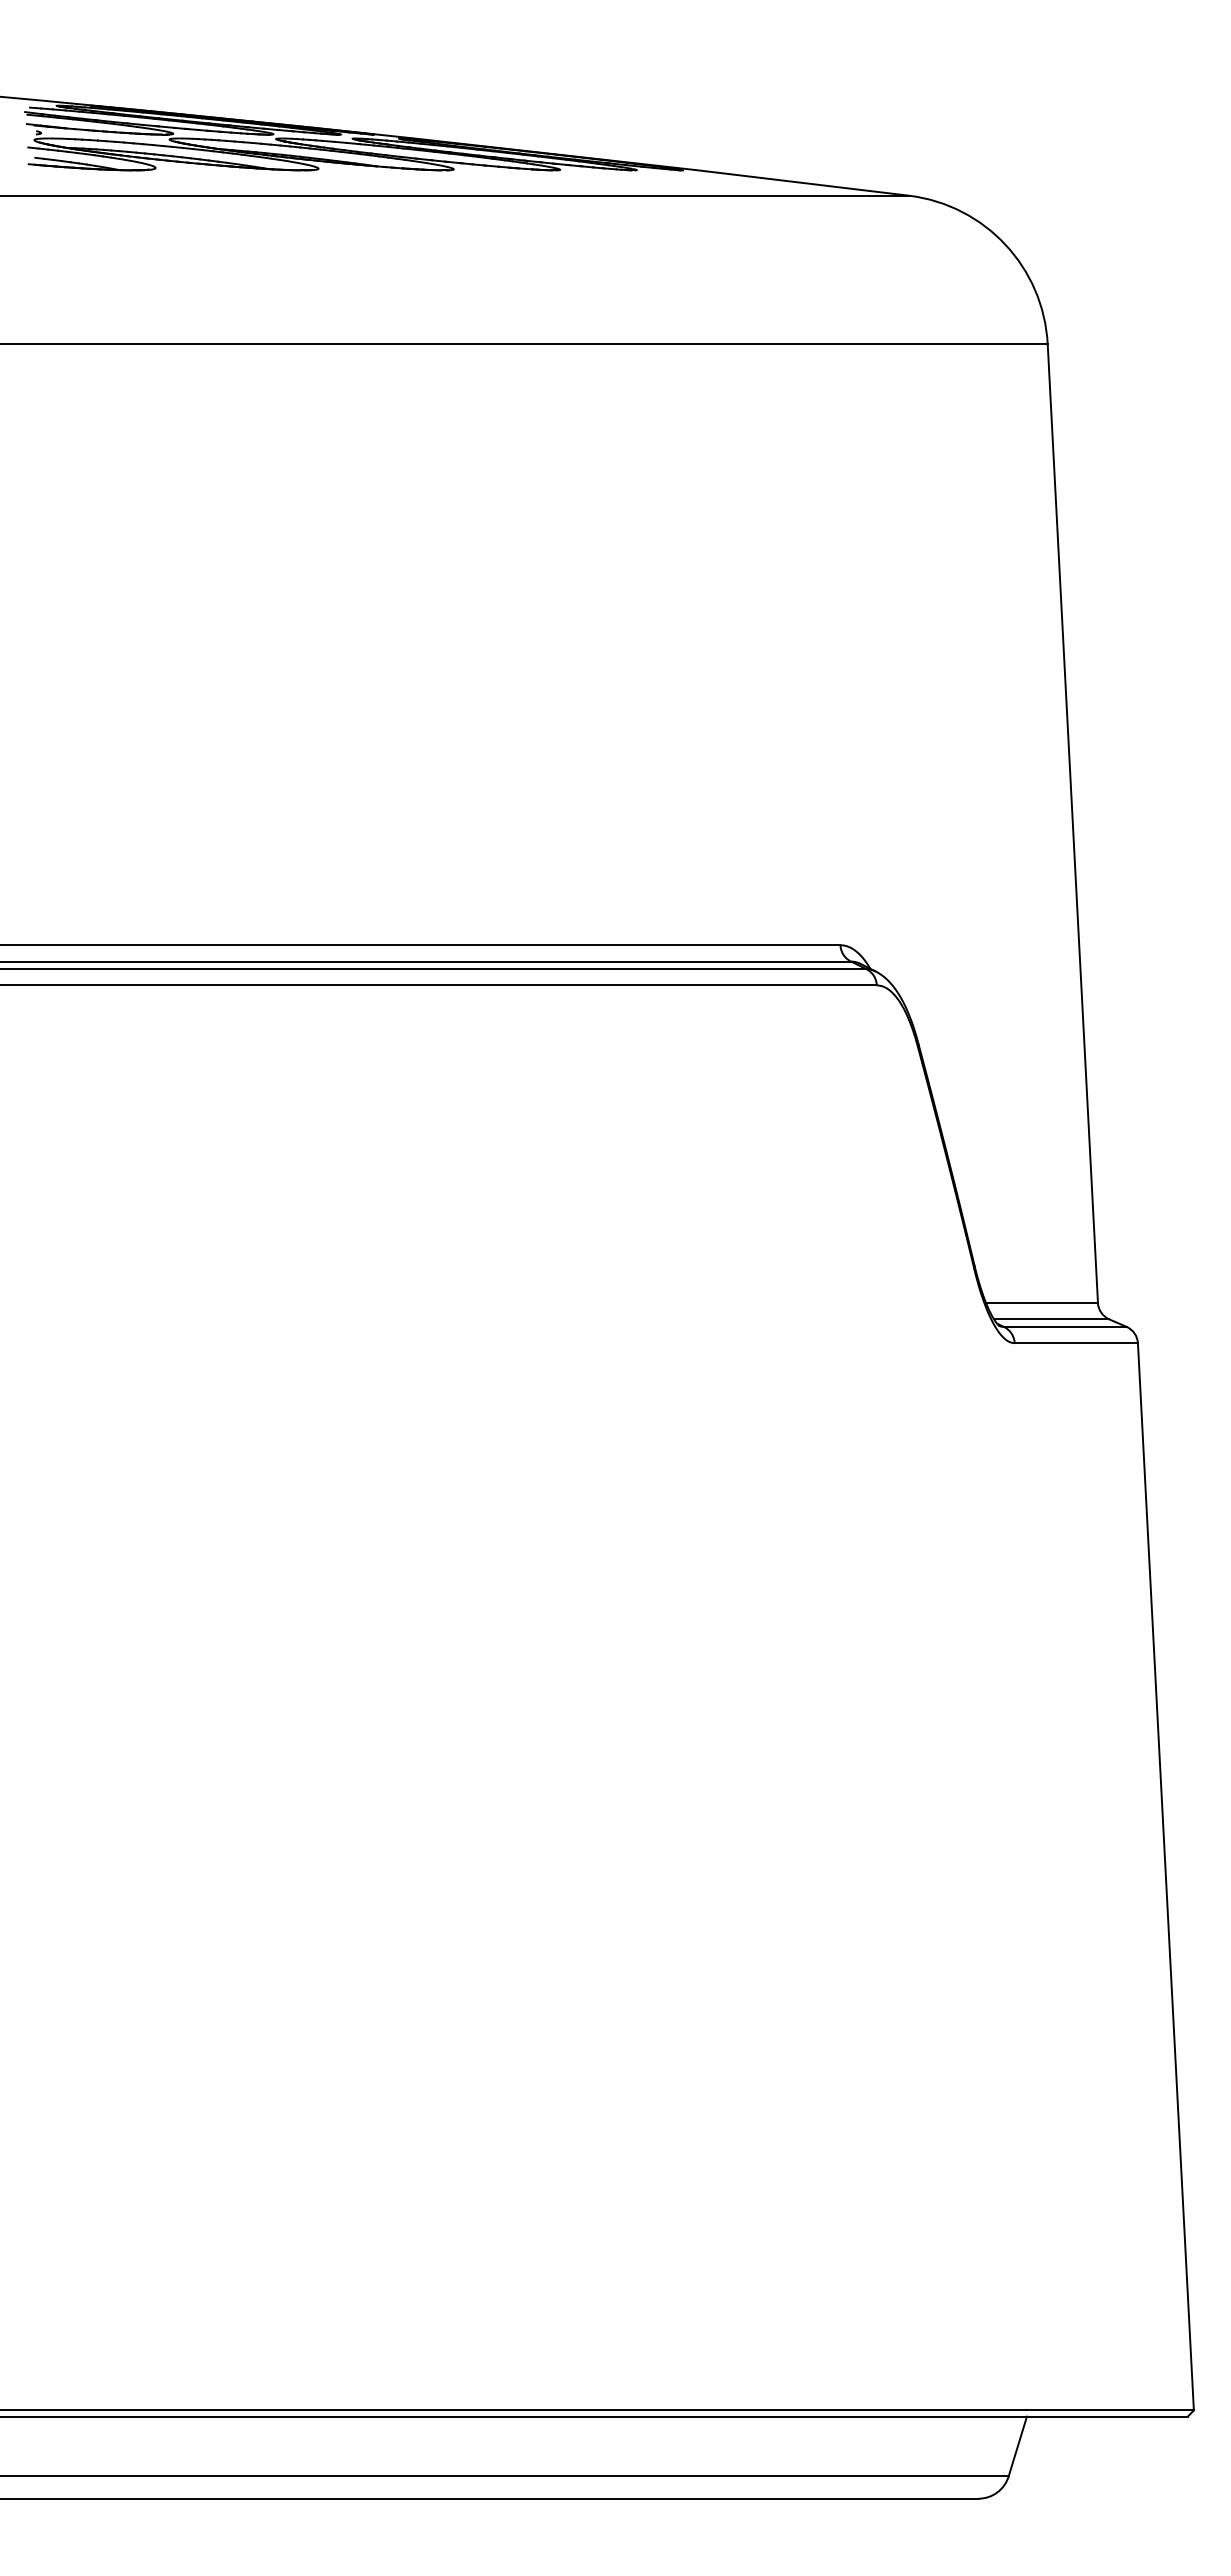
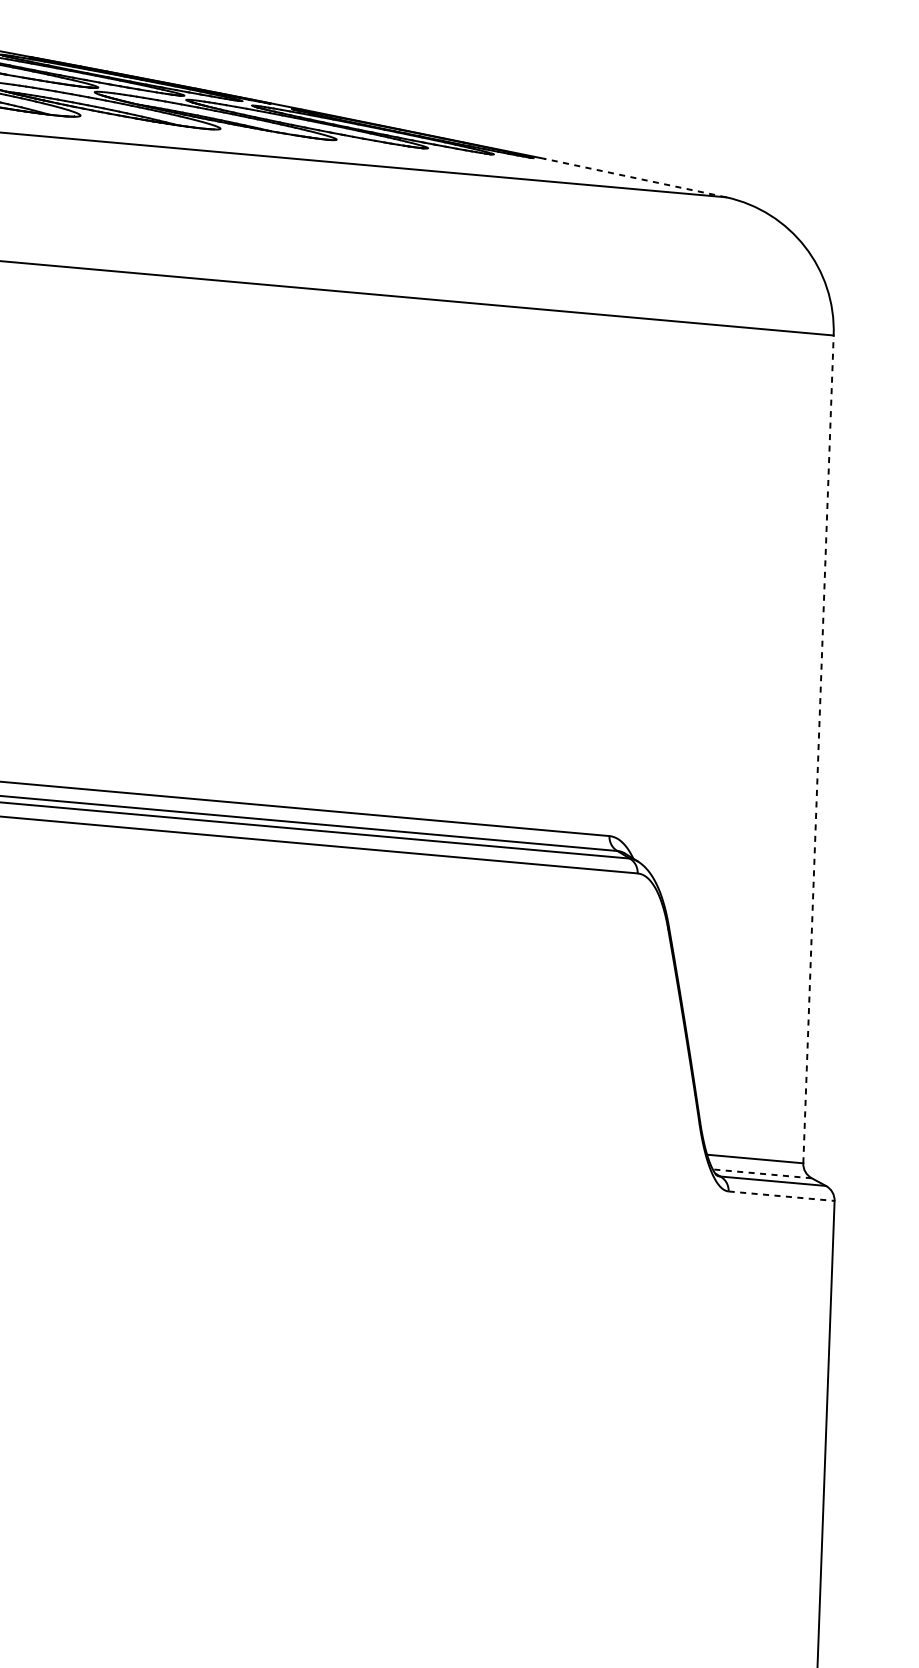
line: (802, 182) -> (635, 177), solid -> dashed
line: (1072, 823) -> (818, 749), solid -> dashed
line: (1051, 1319) -> (762, 1173), solid -> dashed
line: (1076, 1343) -> (781, 1196), solid -> dashed

